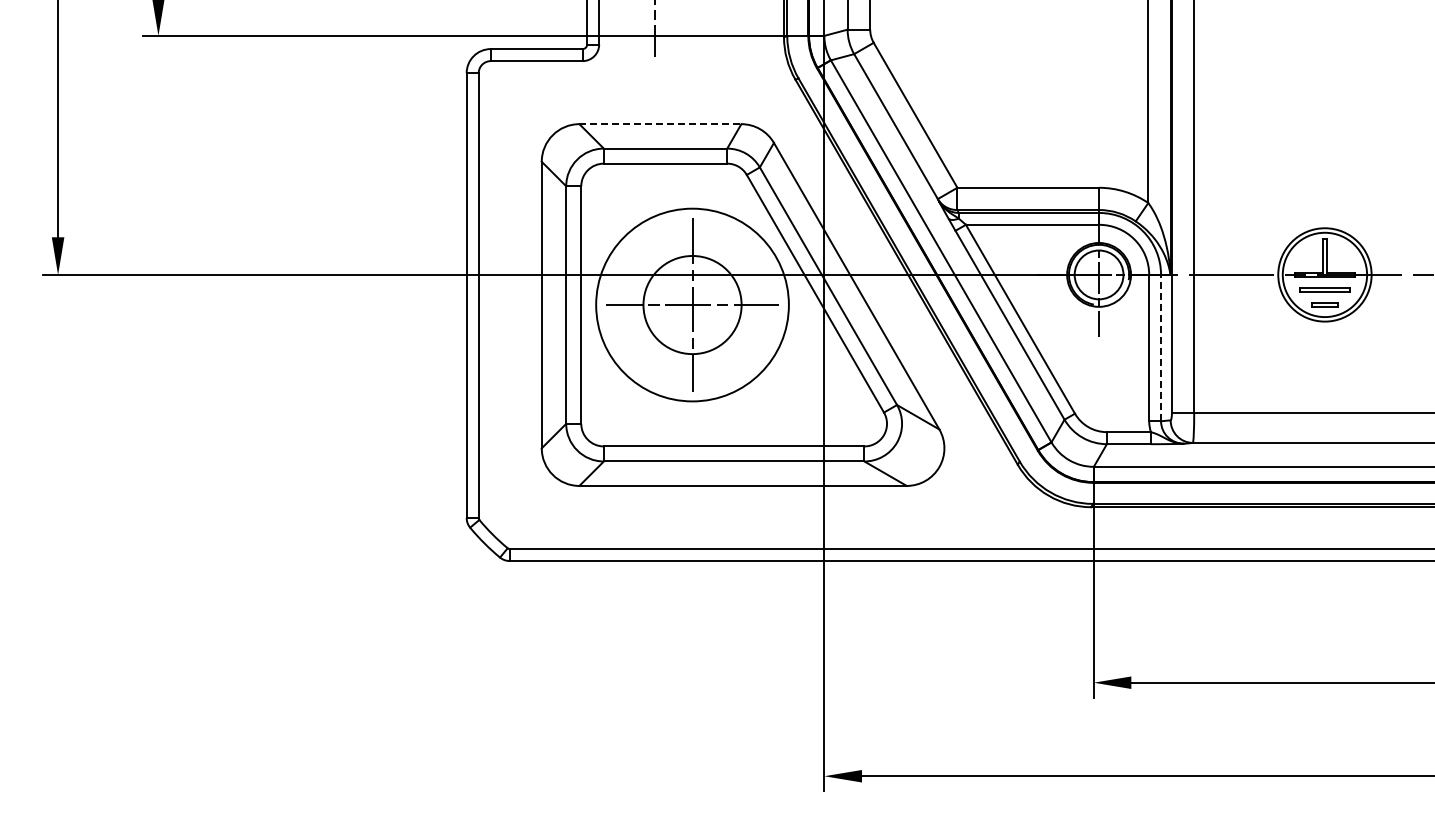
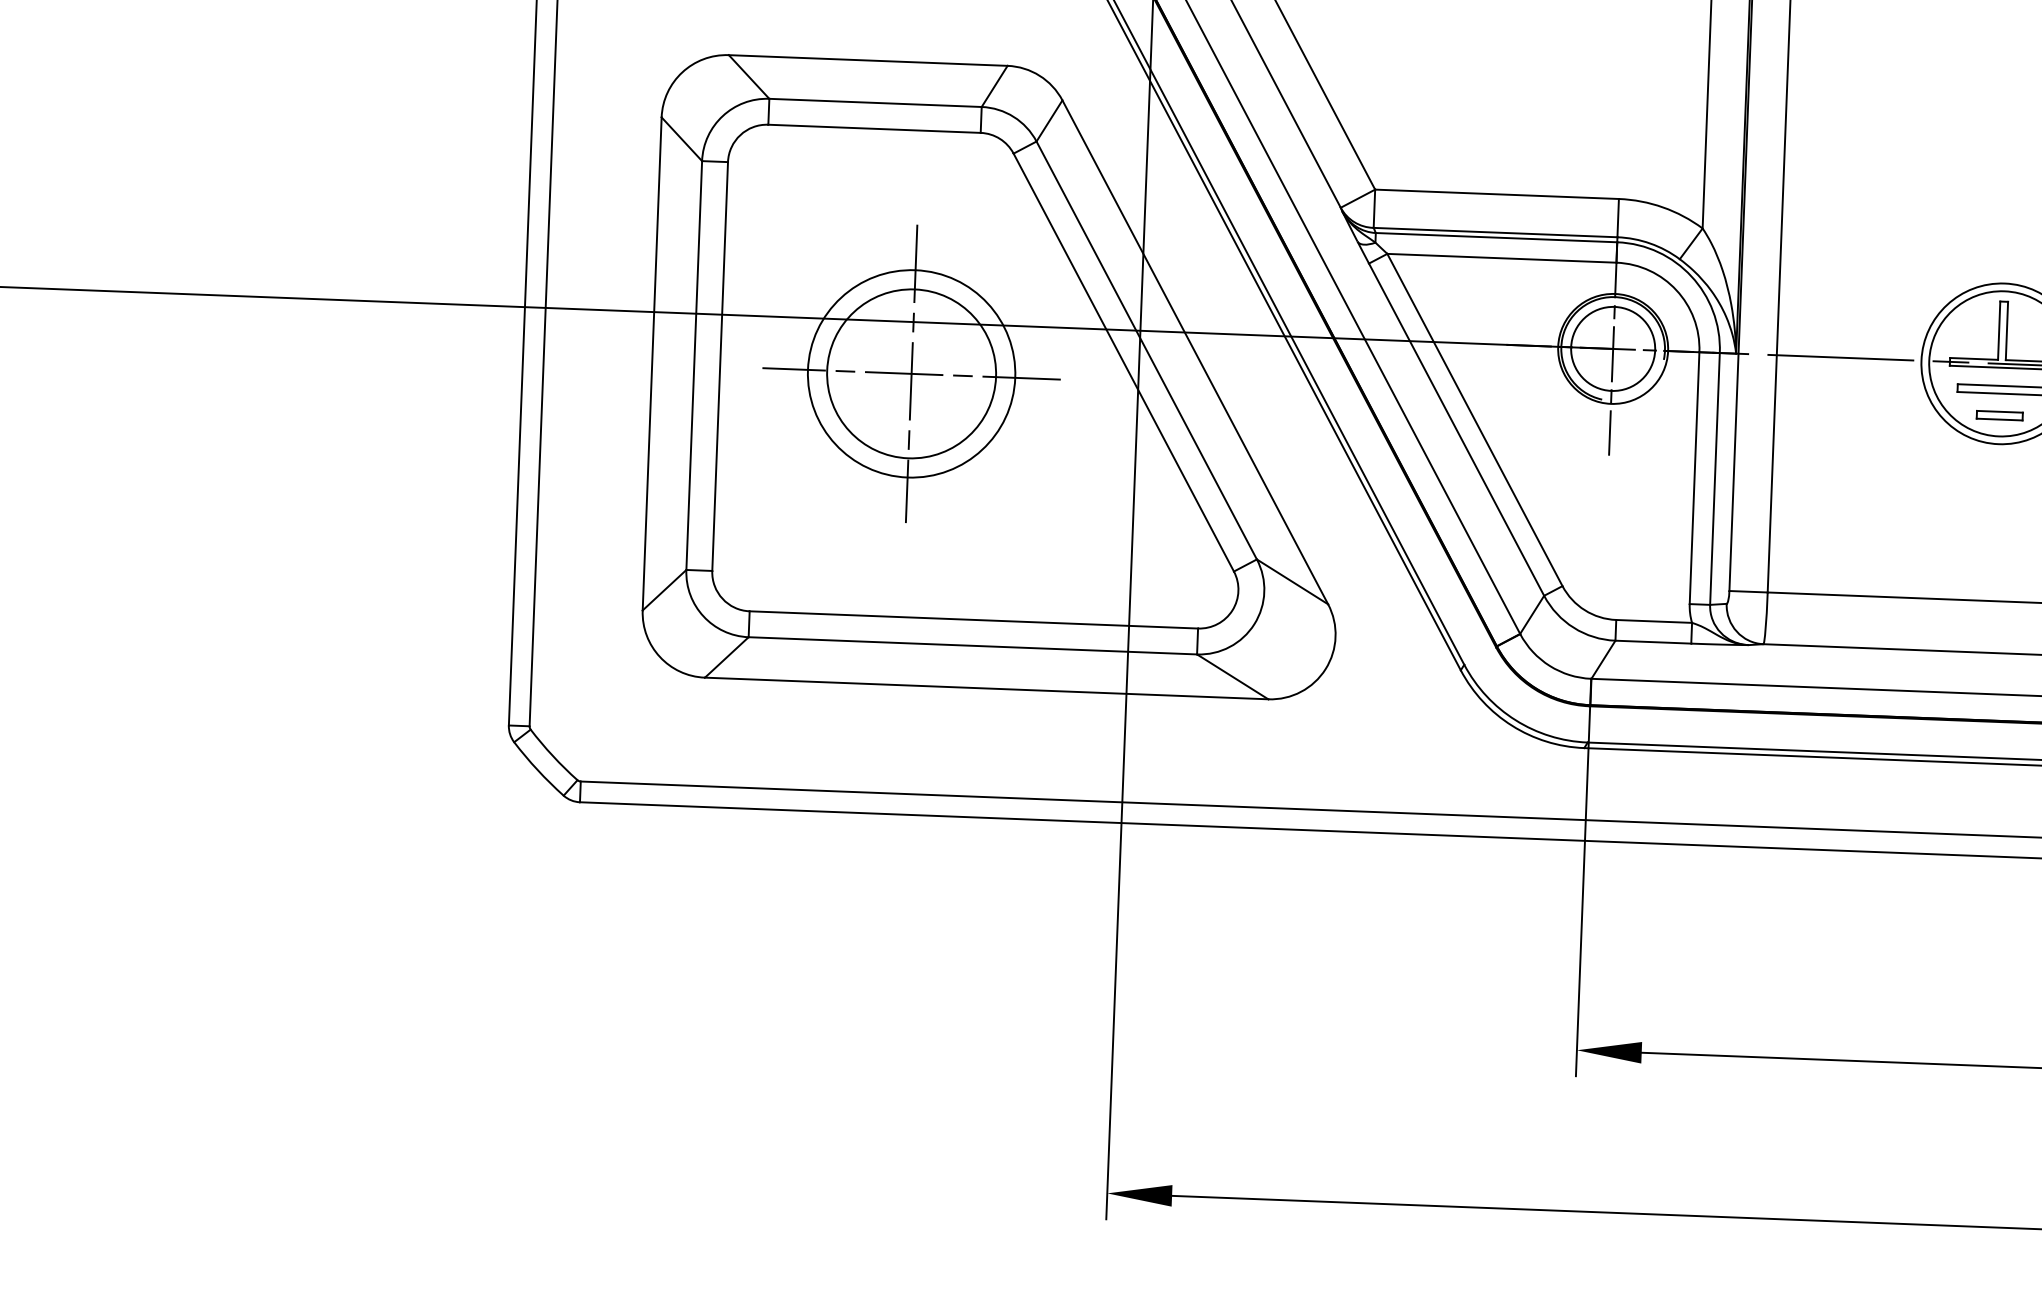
line: (660, 124) -> (868, 61), dashed -> solid
circle: (692, 304) -> (911, 372), size x0.62
line: (1161, 347) -> (1715, 477), dashed -> solid

